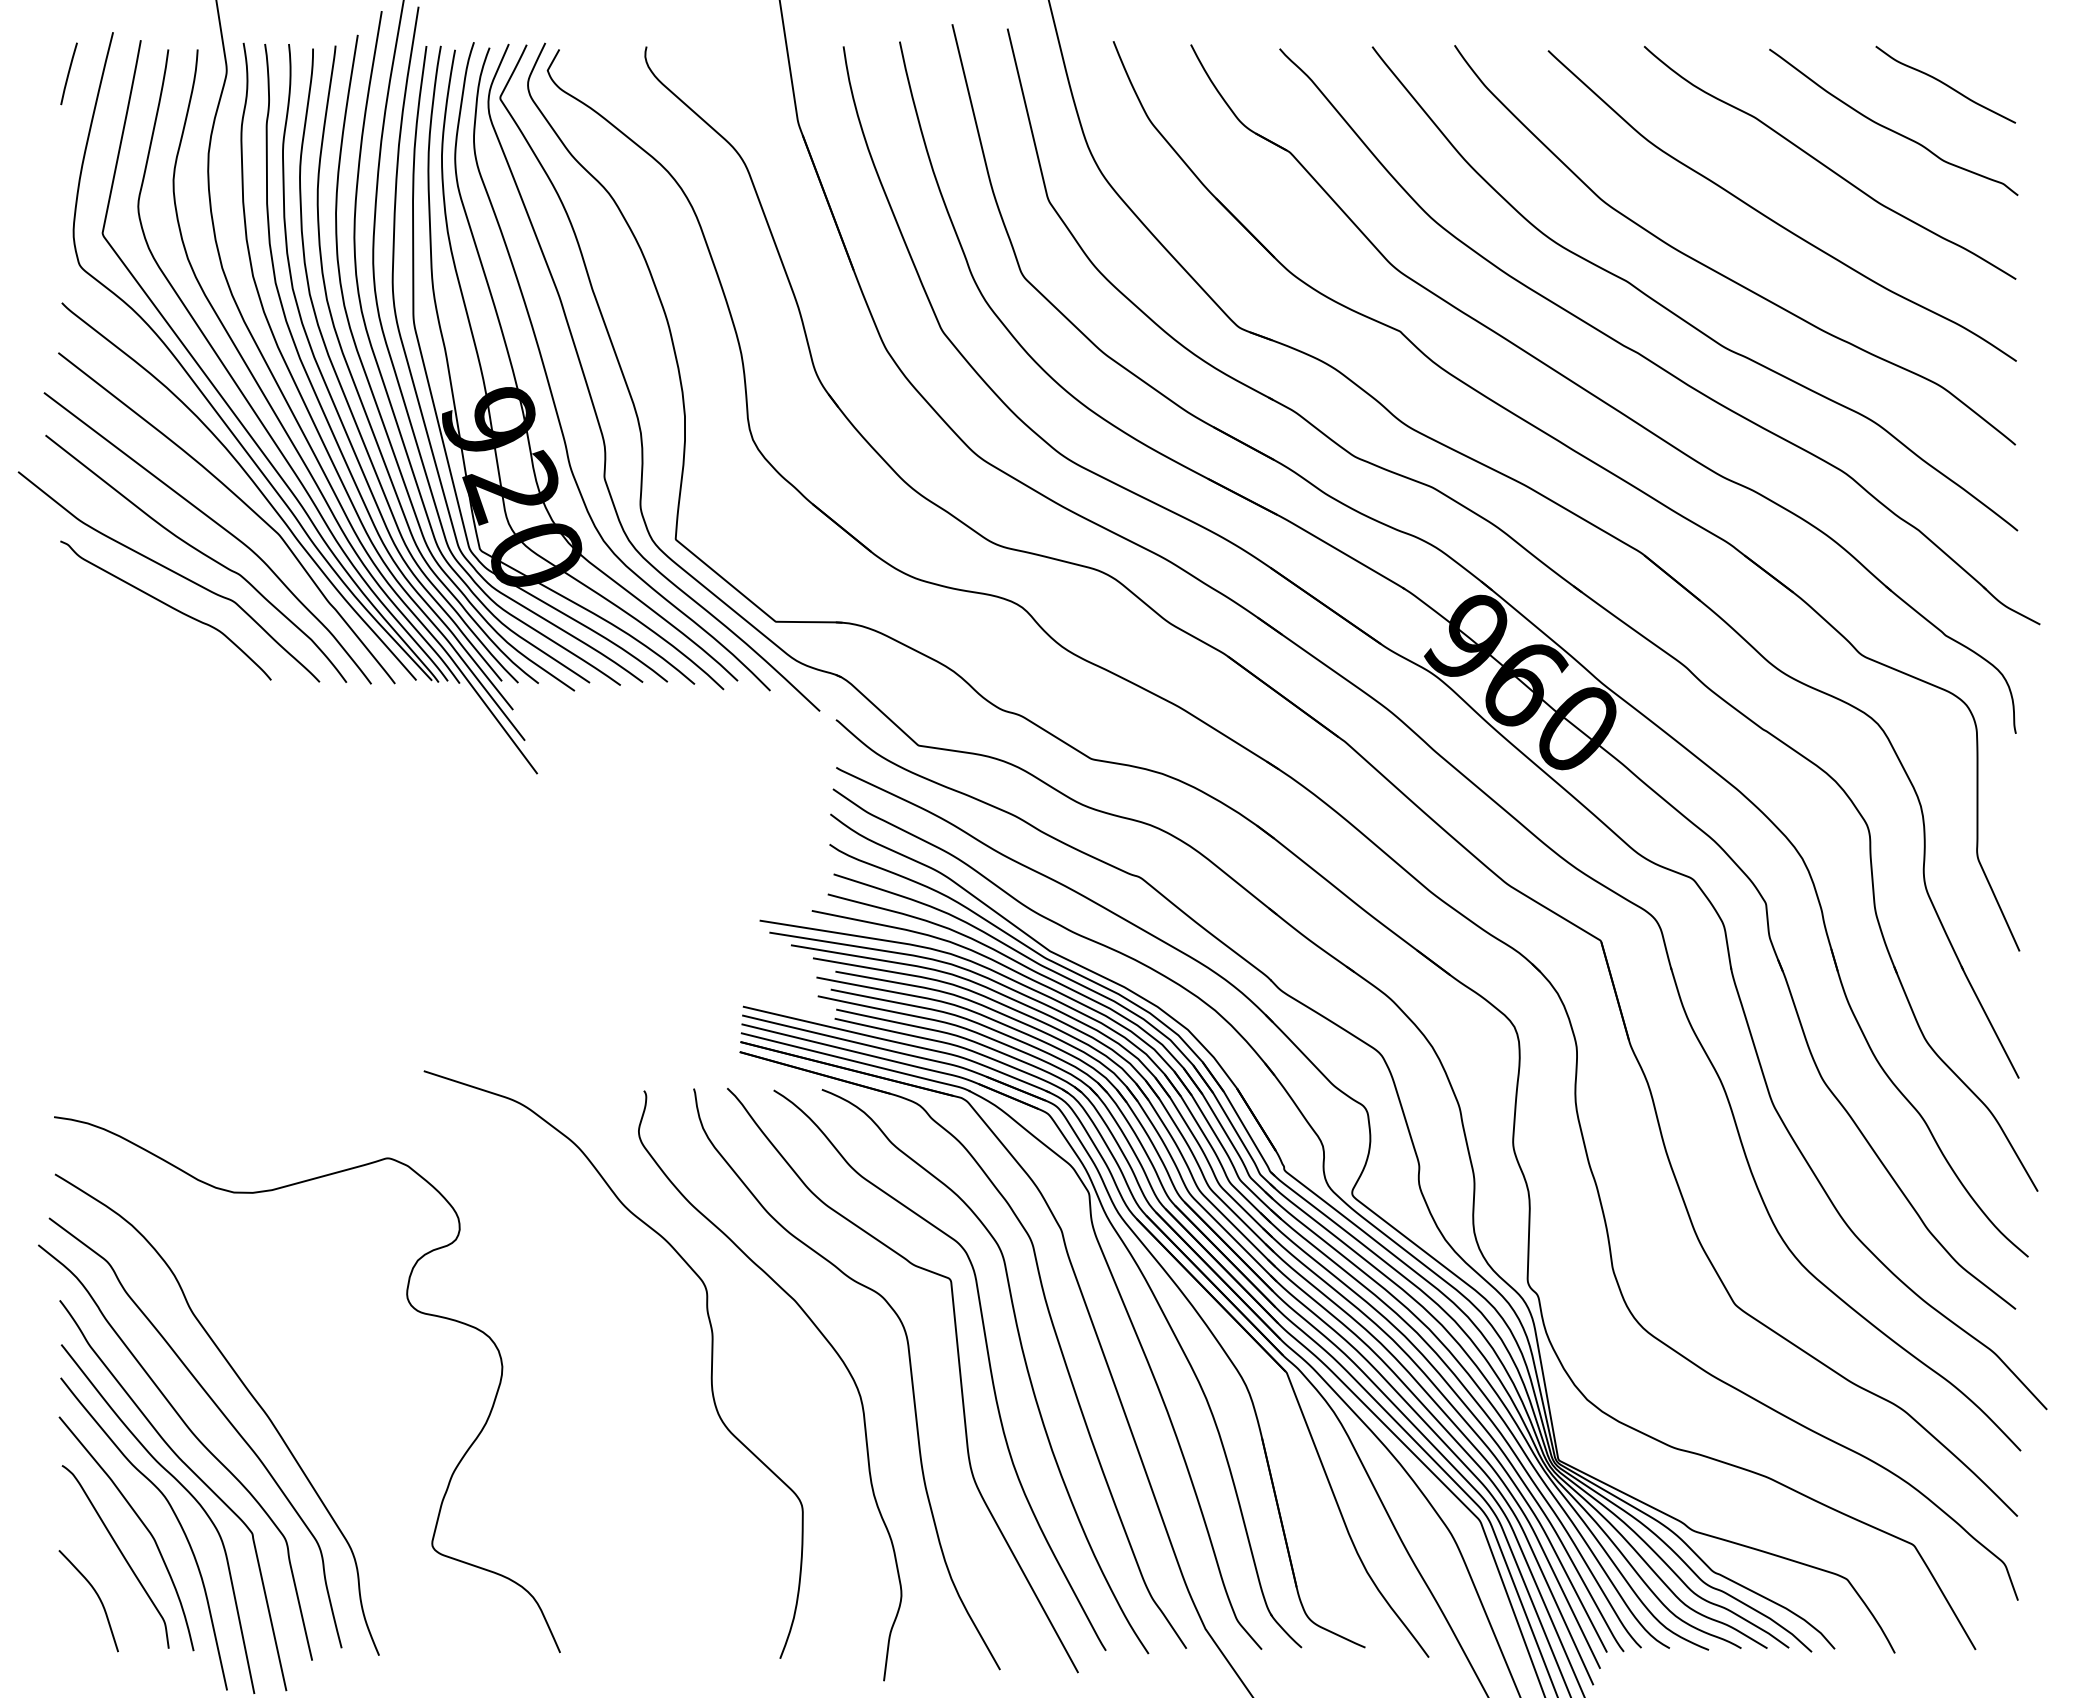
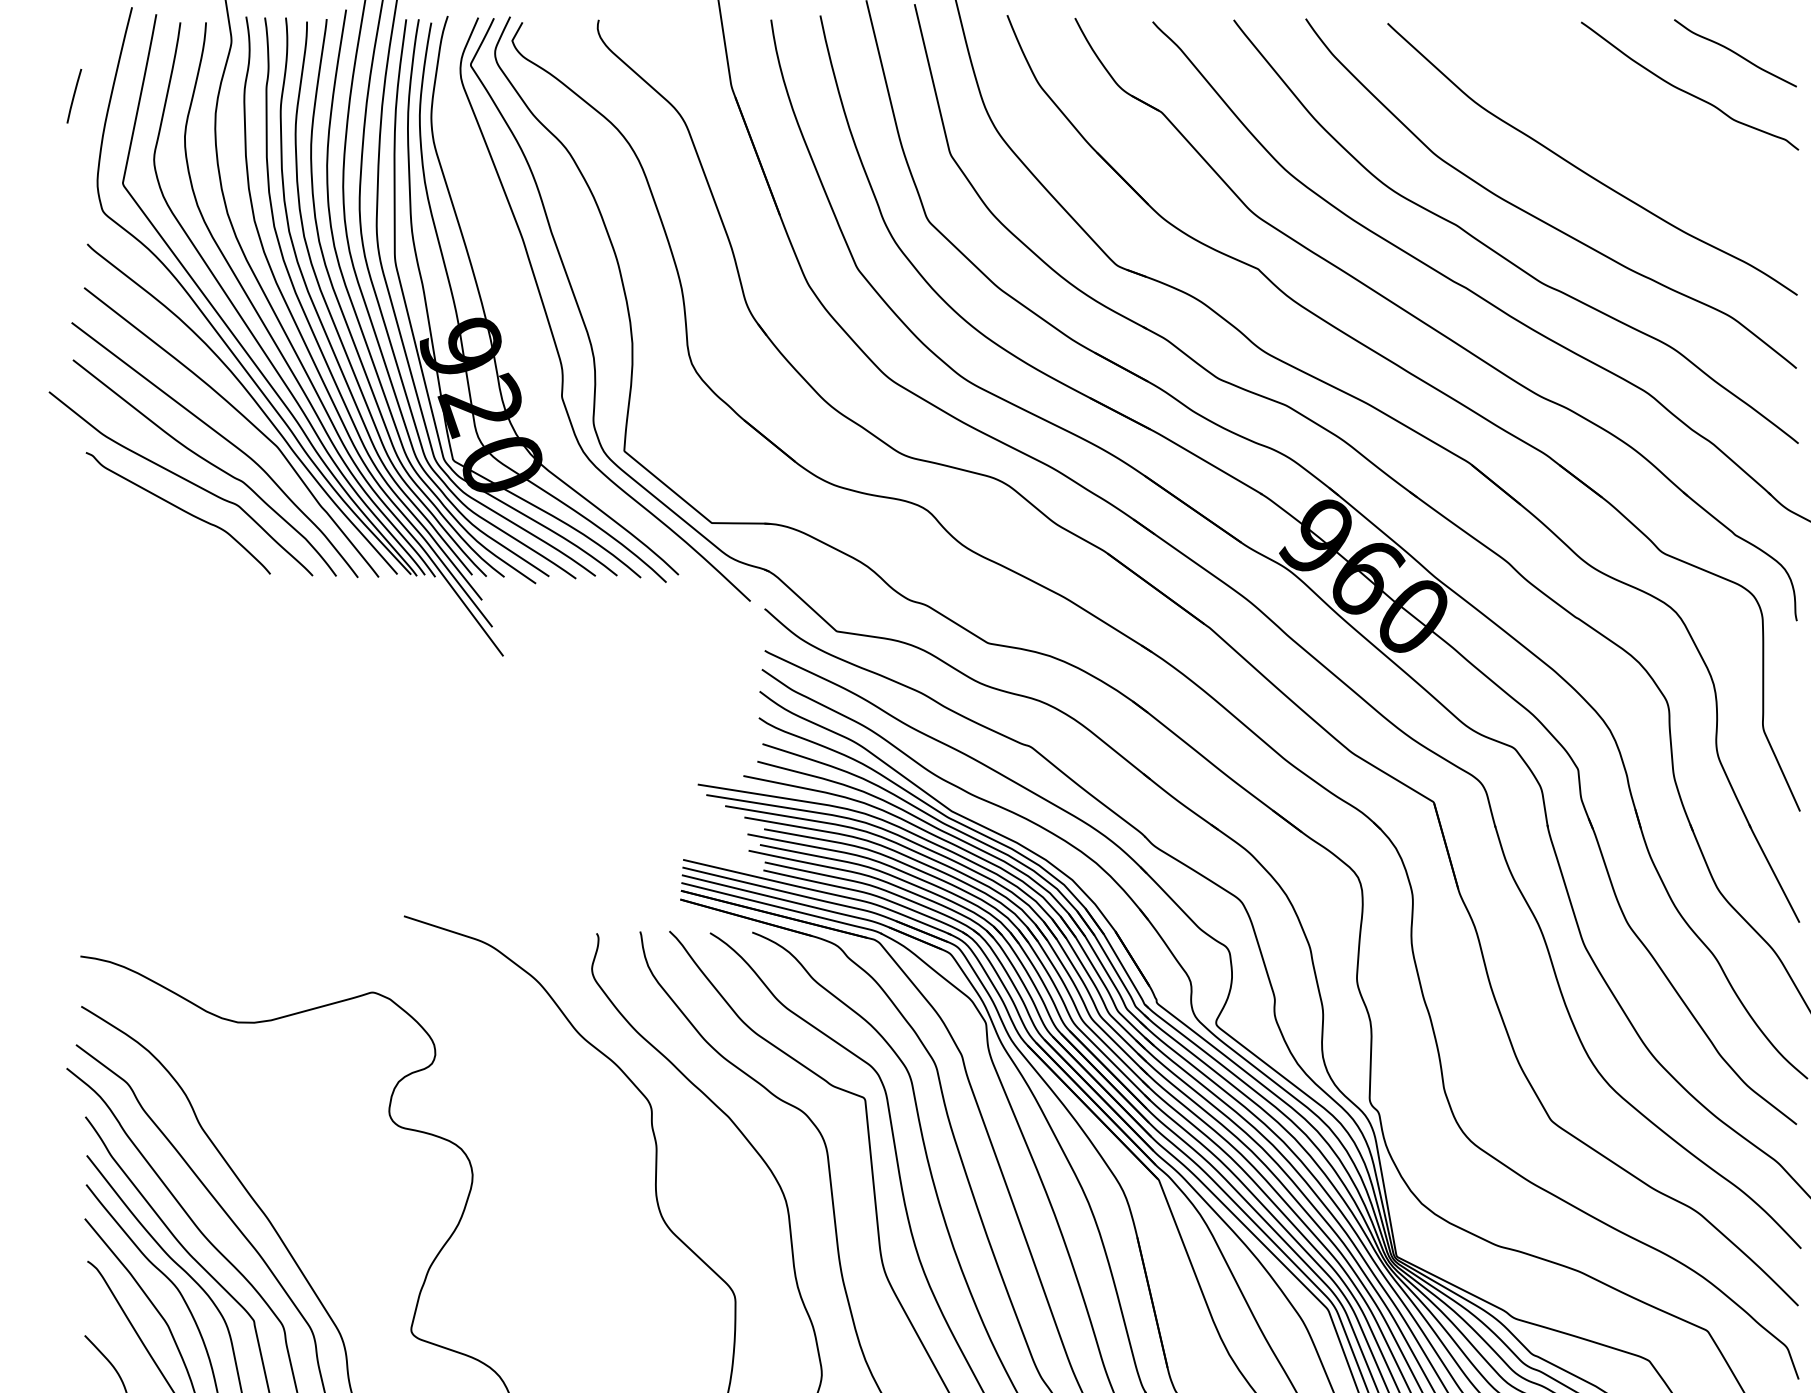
line: (68, 73) -> (73, 95), moved
curve: (1826, 165) -> (1631, 123), removed
curve: (552, 392) -> (516, 322), removed

